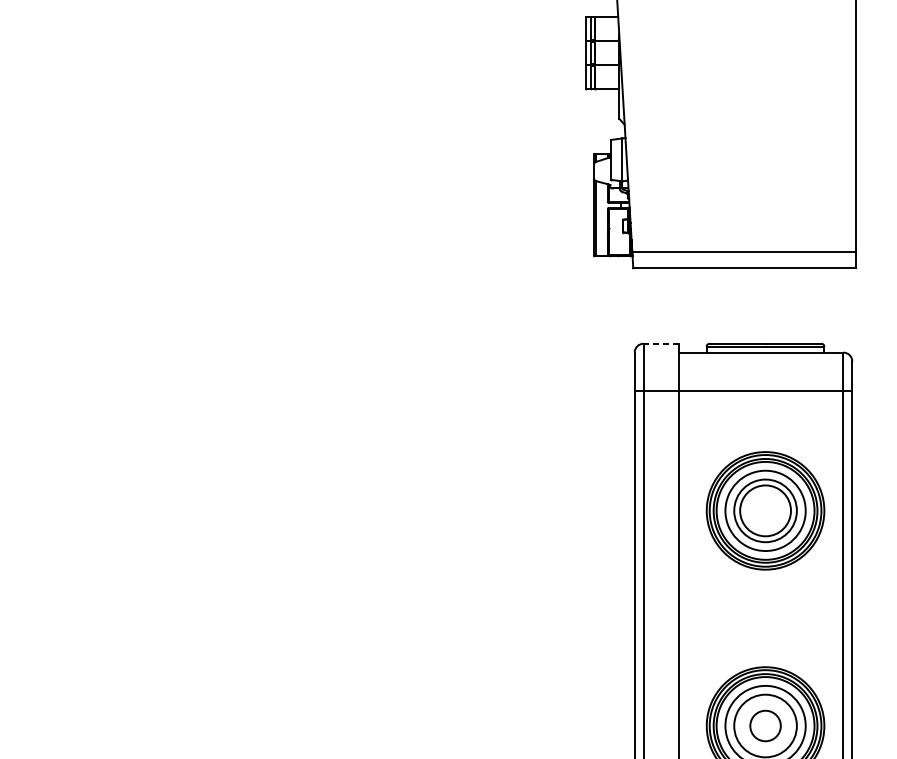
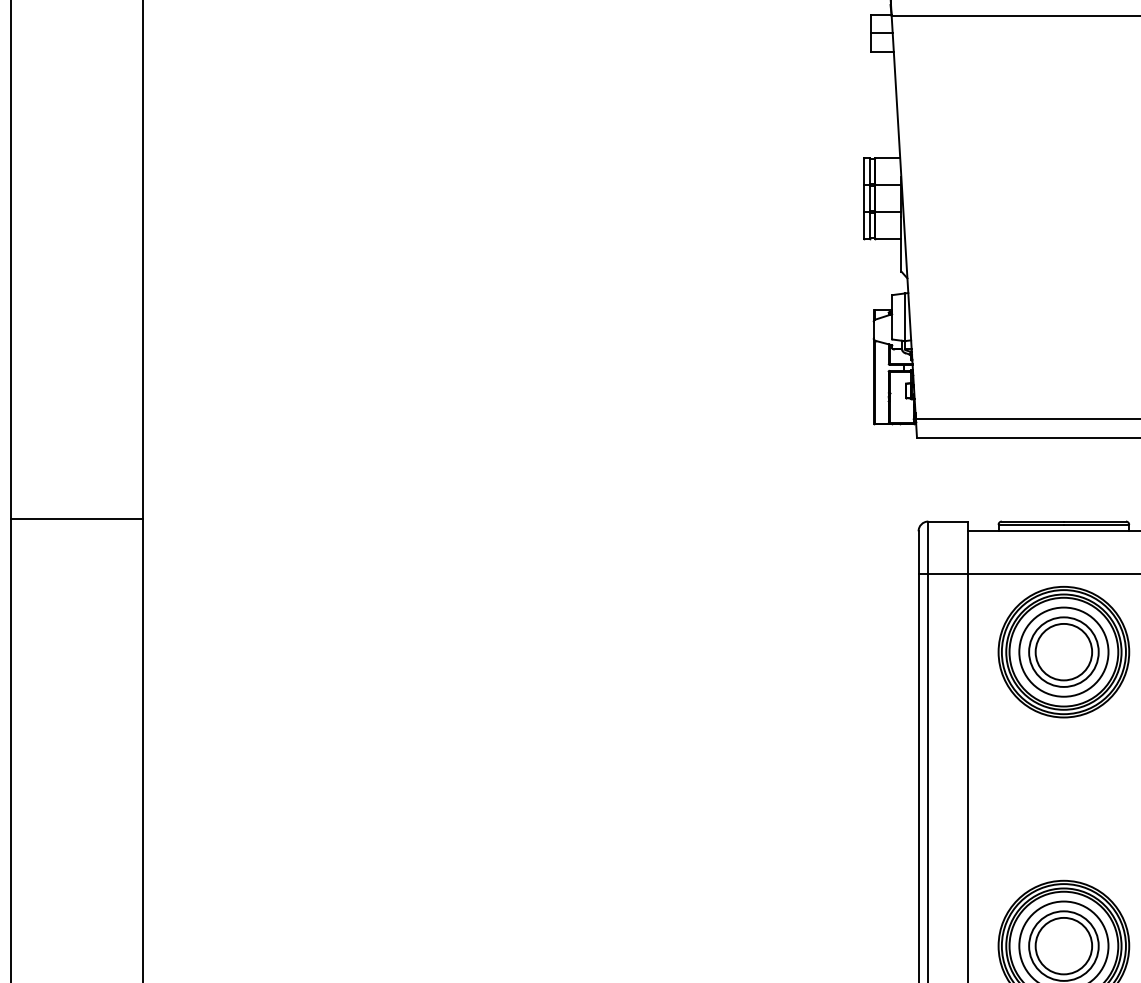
line: (660, 343) -> (947, 521), dashed -> solid
part: (765, 511) -> (1063, 652), moved
circle: (765, 725) -> (1063, 945), size x1.67

